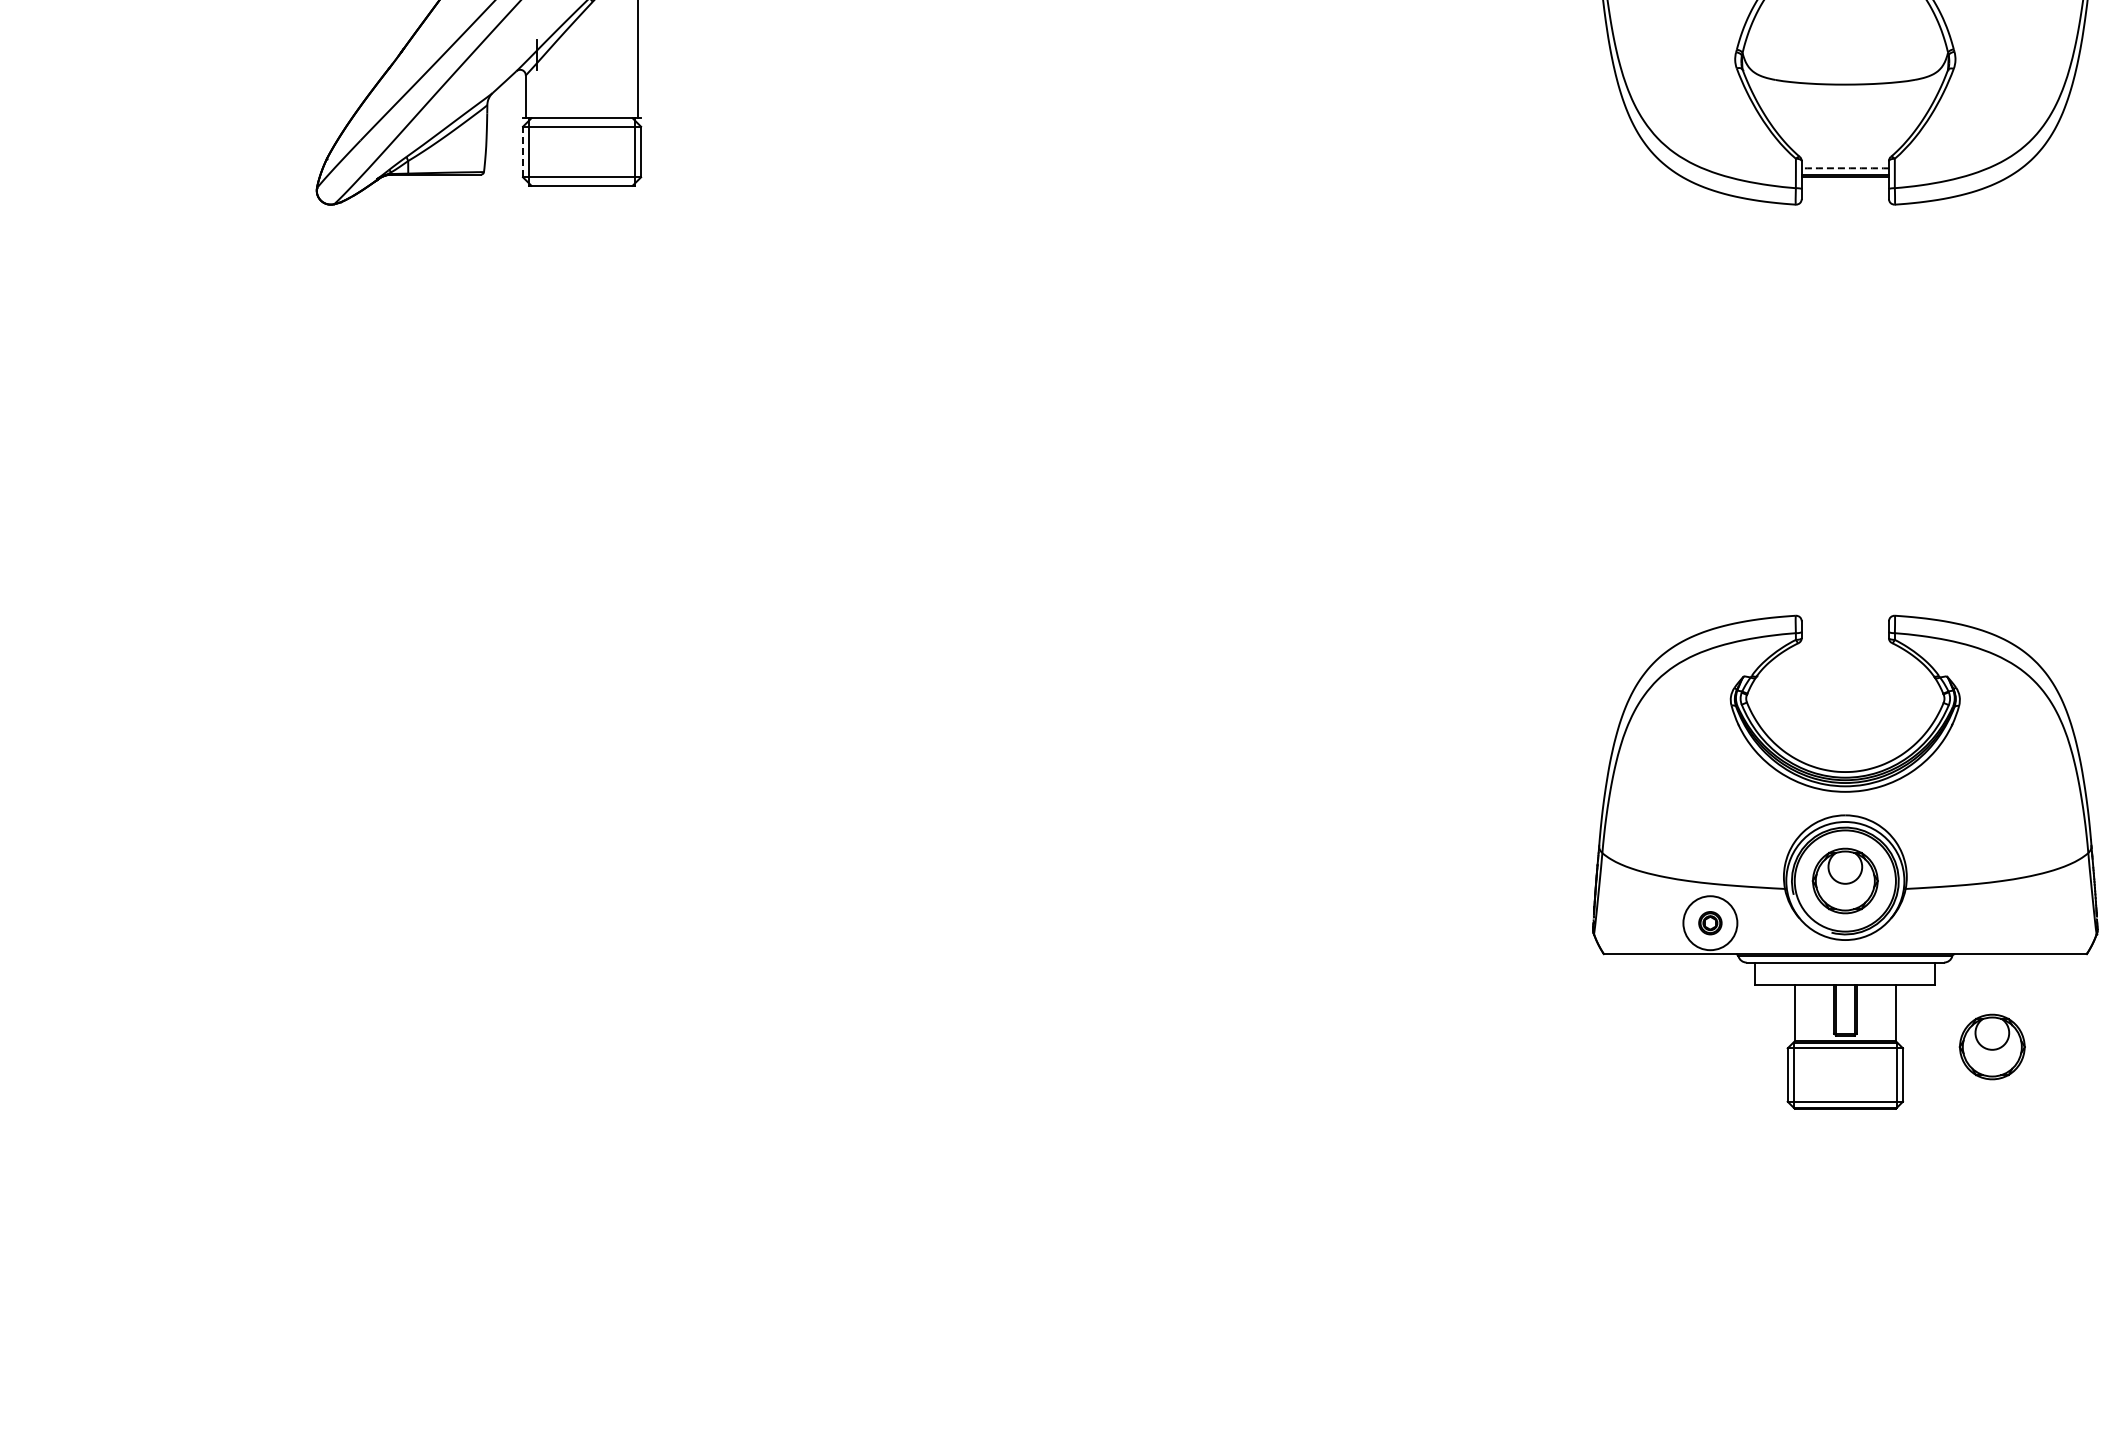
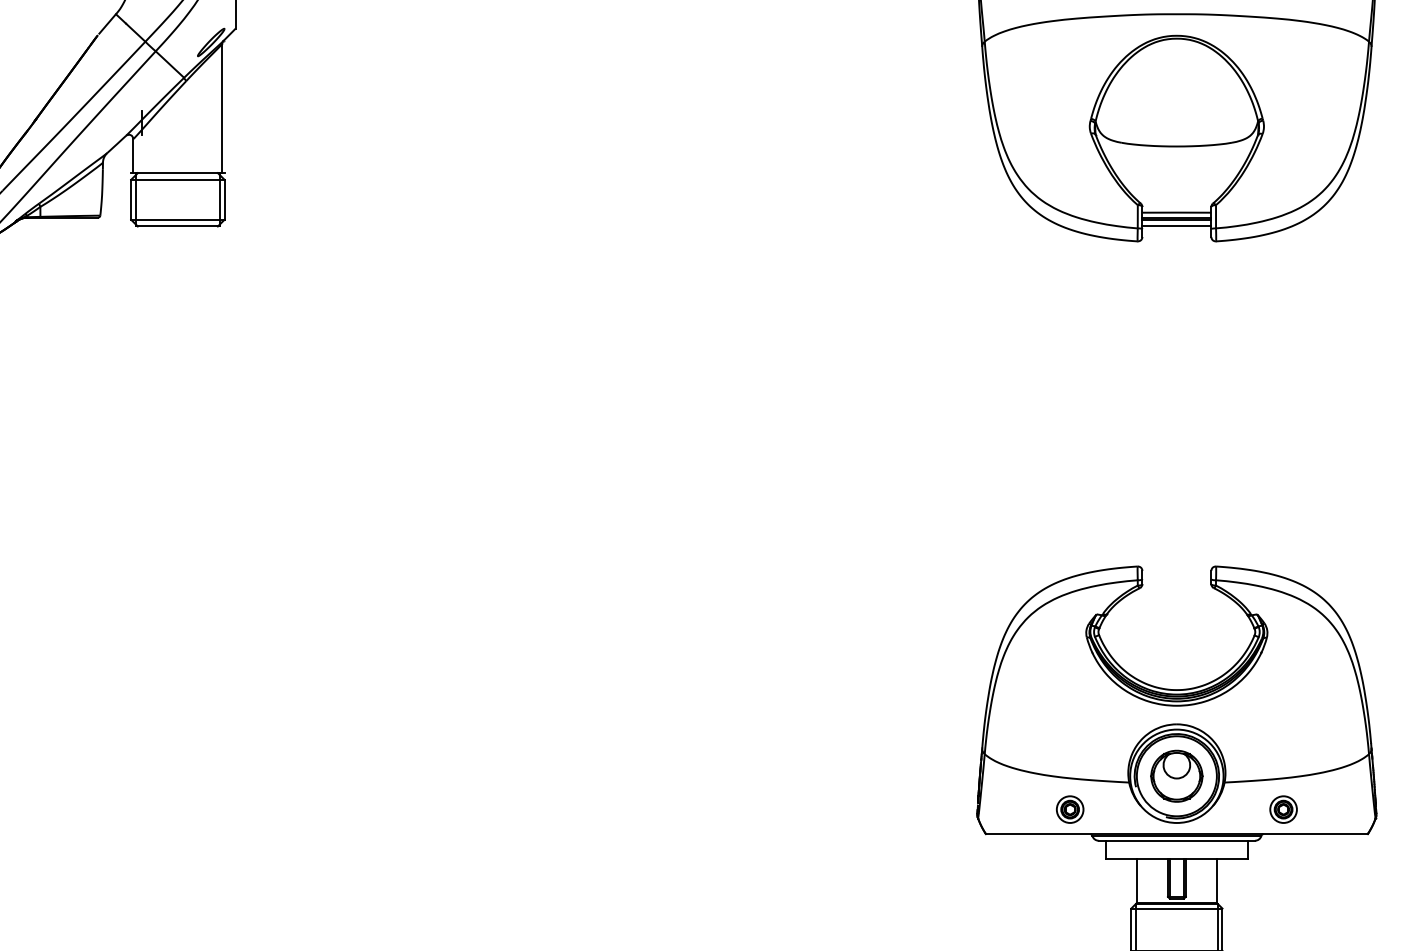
line: (523, 151) -> (131, 199), dashed -> solid
arc: (1845, 168) -> (1177, 212), dashed -> solid
line: (1844, 185) -> (1176, 226), added
part: (1980, 922) -> (1283, 809), added
circle: (1710, 923) -> (1070, 809), size x0.62
part: (1991, 1046) -> (1292, 907), removed

